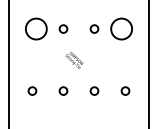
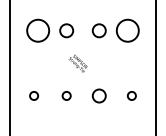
circle: (63, 28) -> (66, 30), size x1.6
circle: (94, 28) -> (99, 30), size x1.6
circle: (94, 90) -> (99, 95), size x1.6

